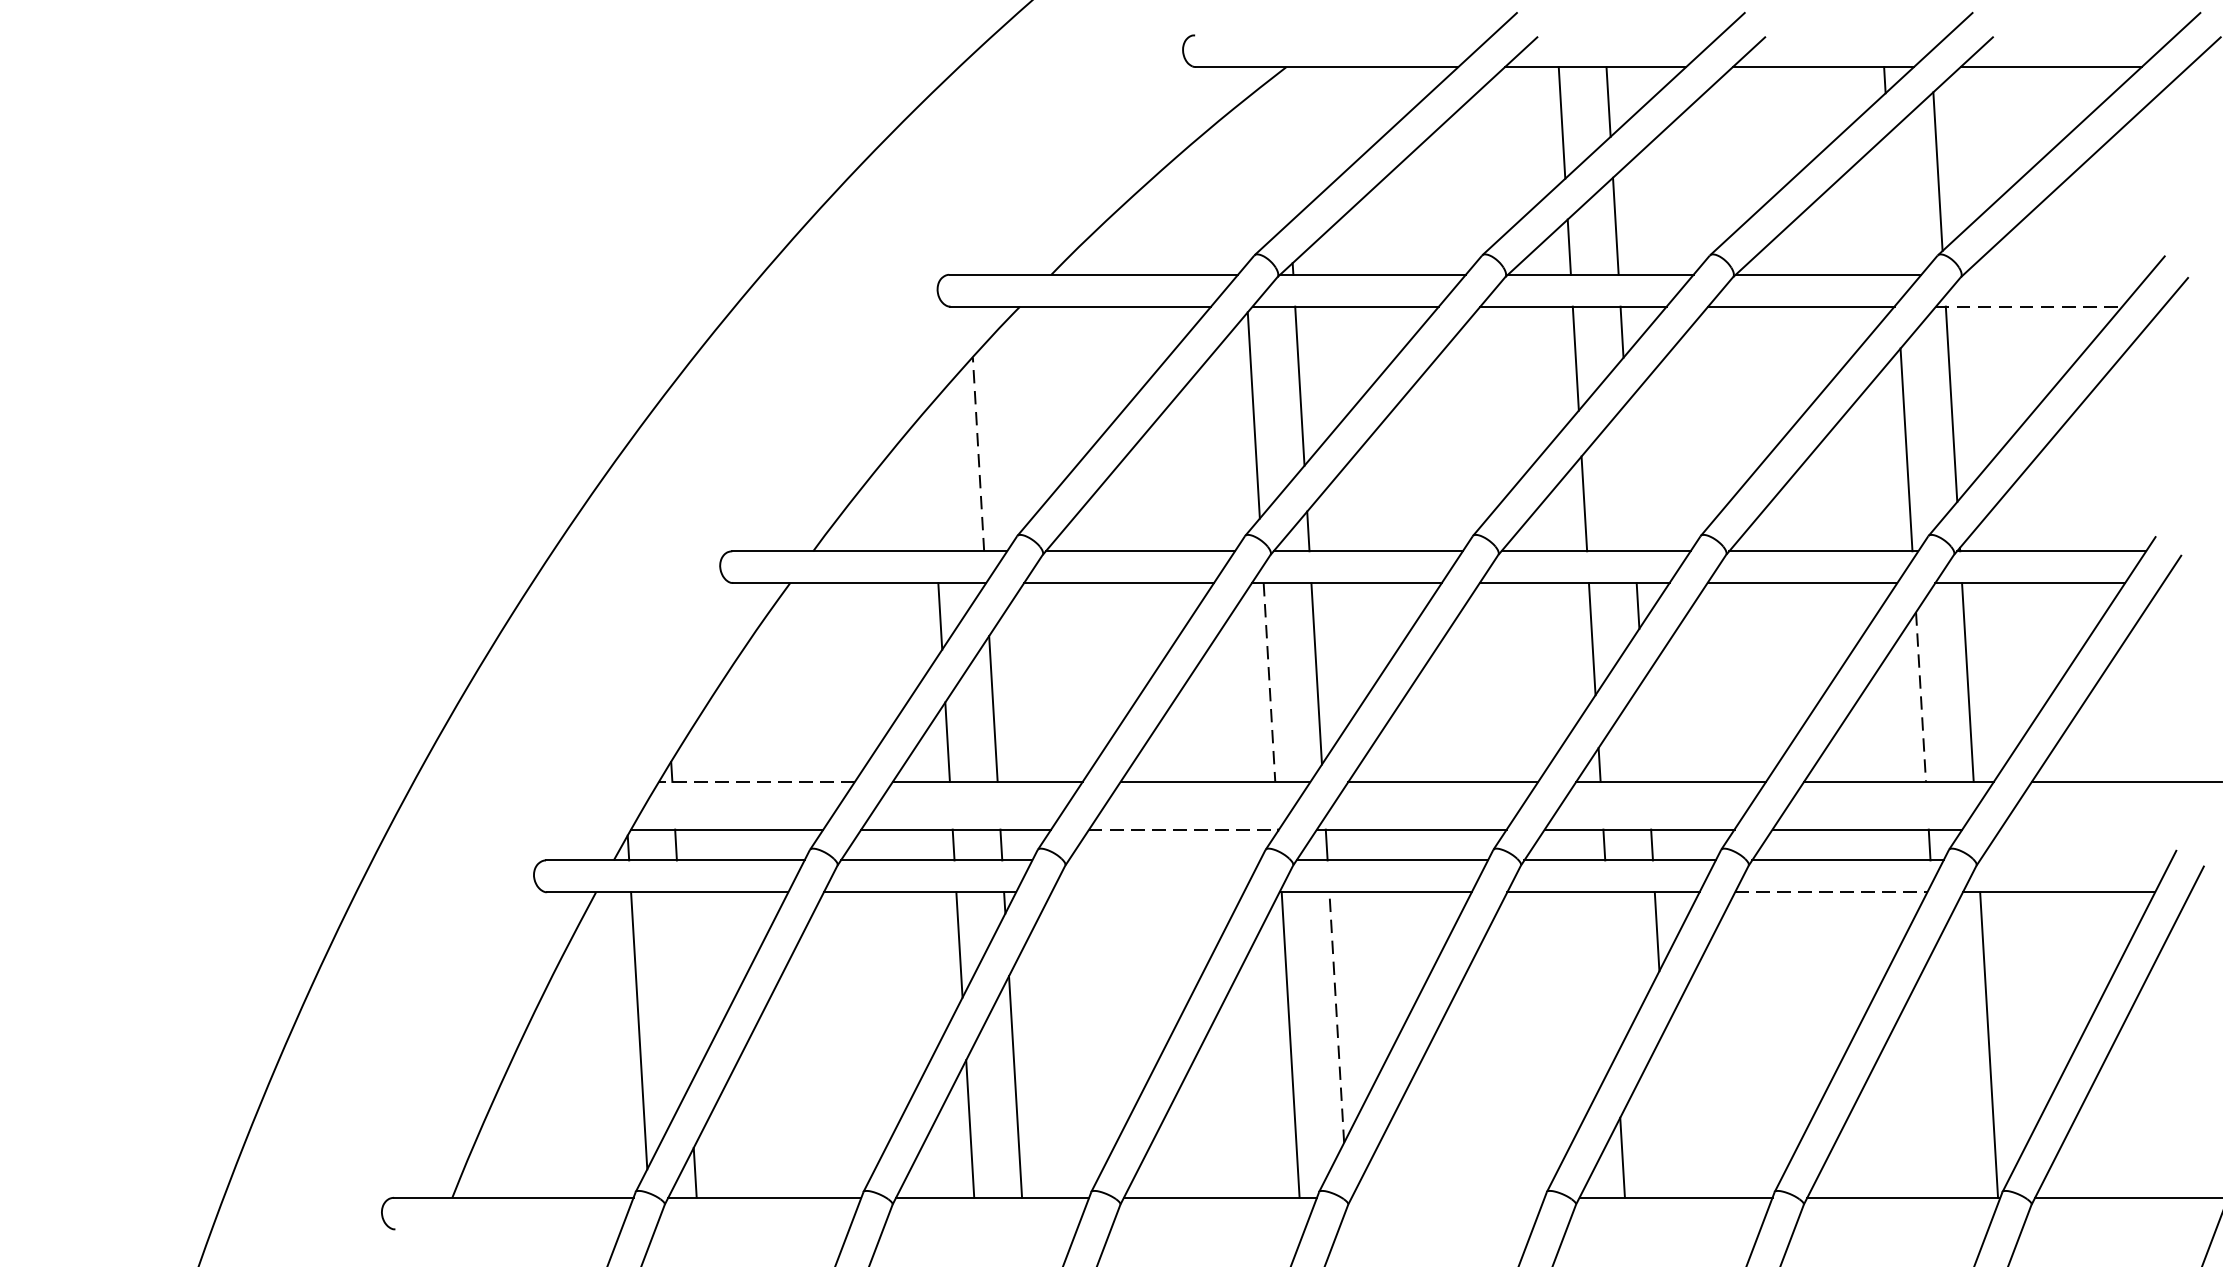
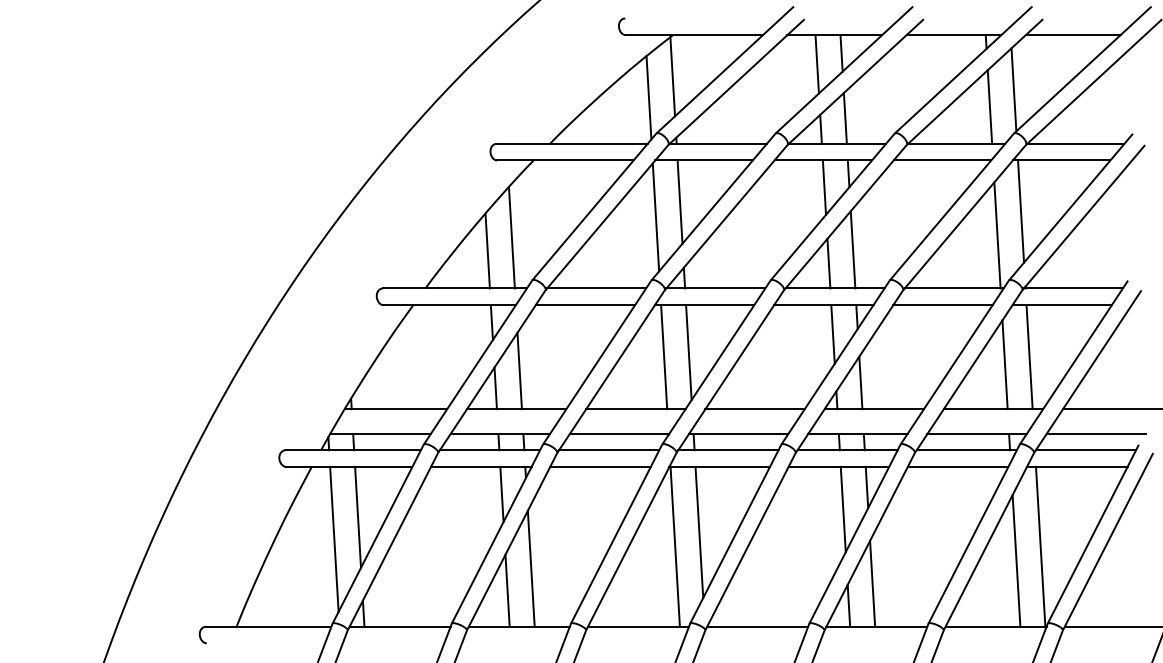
line: (1285, 146) -> (672, 76), added
line: (1239, 186) -> (648, 97), added
line: (1891, 203) -> (989, 106), added
line: (2055, 274) -> (1075, 143), added
line: (2028, 306) -> (1061, 160), dashed -> solid
line: (977, 453) -> (511, 237), dashed -> solid
line: (1629, 476) -> (852, 249), added
line: (931, 478) -> (487, 250), added
line: (1270, 683) -> (664, 357), dashed -> solid
line: (1921, 698) -> (1005, 365), dashed -> solid
line: (1644, 730) -> (860, 382), added
line: (756, 782) -> (395, 409), dashed -> solid
line: (1184, 830) -> (619, 434), dashed -> solid
line: (2093, 830) -> (1095, 434), added
line: (1165, 860) -> (609, 450), added
line: (2074, 860) -> (1085, 450), added
line: (1147, 891) -> (600, 466), added
line: (1832, 891) -> (958, 466), dashed -> solid
line: (1610, 973) -> (842, 509), added
line: (685, 987) -> (358, 516), added
line: (1337, 1017) -> (699, 532), dashed -> solid
line: (1942, 1071) -> (1016, 560), added
line: (1667, 1115) -> (872, 583), added
line: (1447, 1197) -> (757, 626), added

